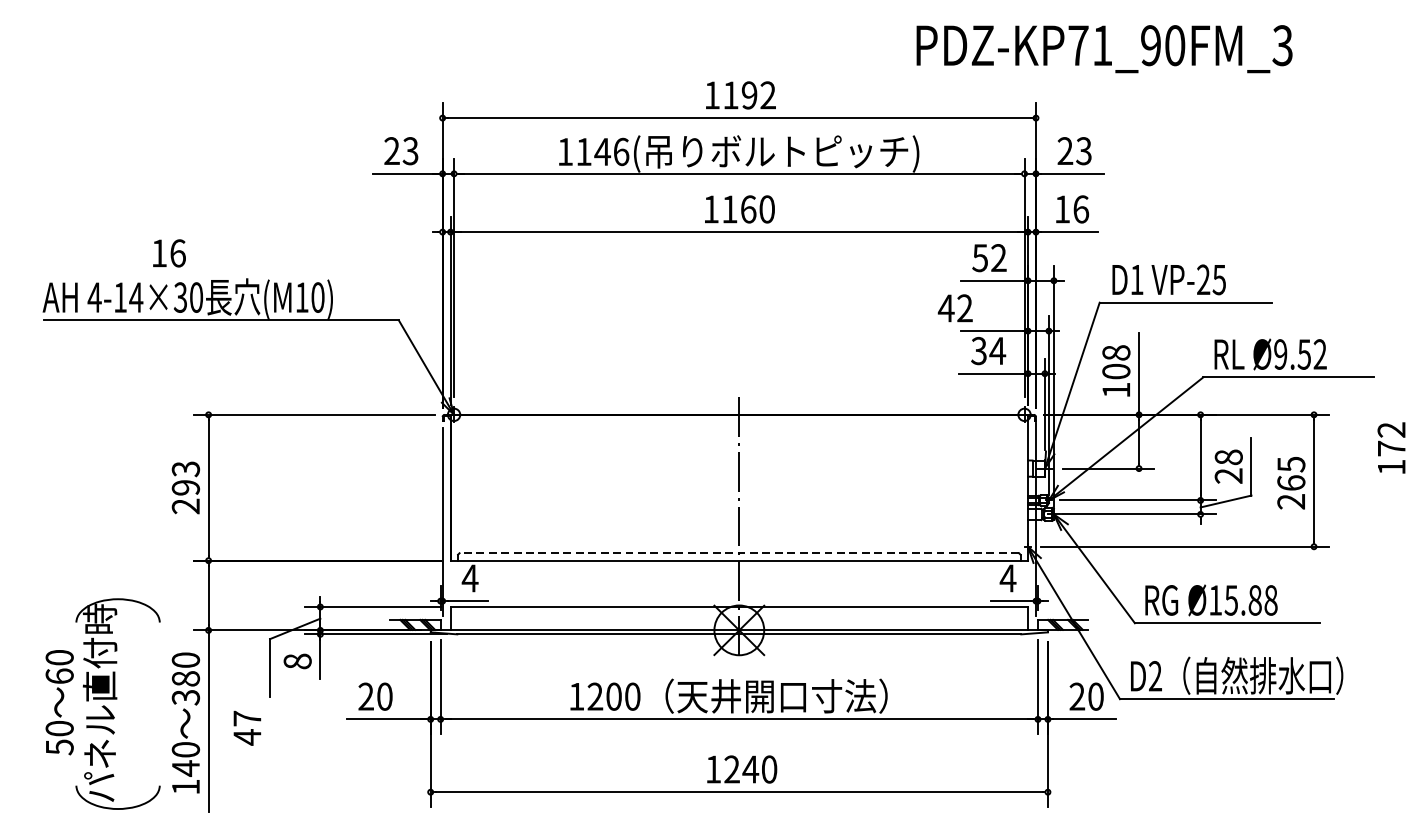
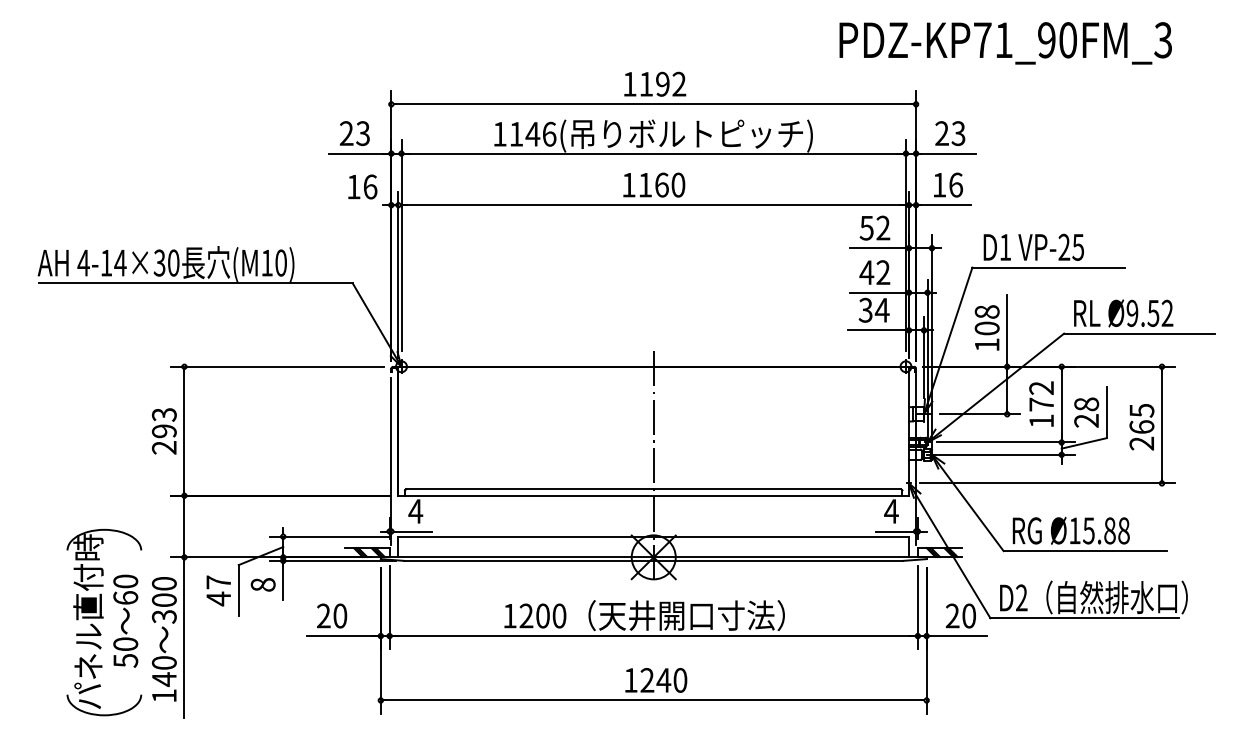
text: (1104, 49) -> (1005, 43), moved
text: (169, 252) -> (362, 186), moved
text: (955, 308) -> (874, 272), moved
text: (1391, 447) -> (1041, 403), moved
line: (739, 553) -> (653, 489), dashed -> solid
text: (186, 679) -> (164, 600), 380 -> 300
text: (59, 701) -> (125, 620), moved
text: (247, 727) -> (218, 590), moved

